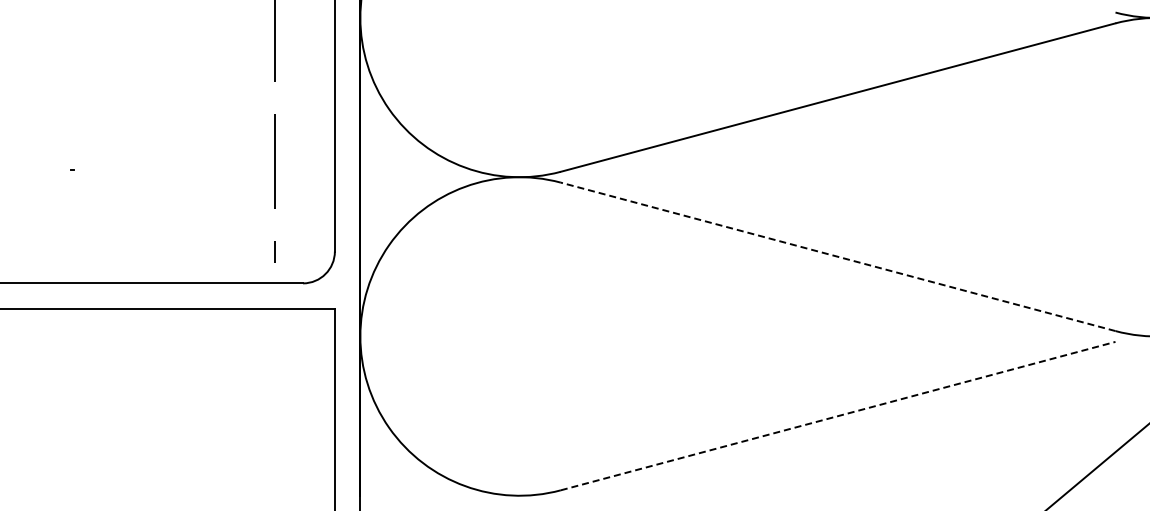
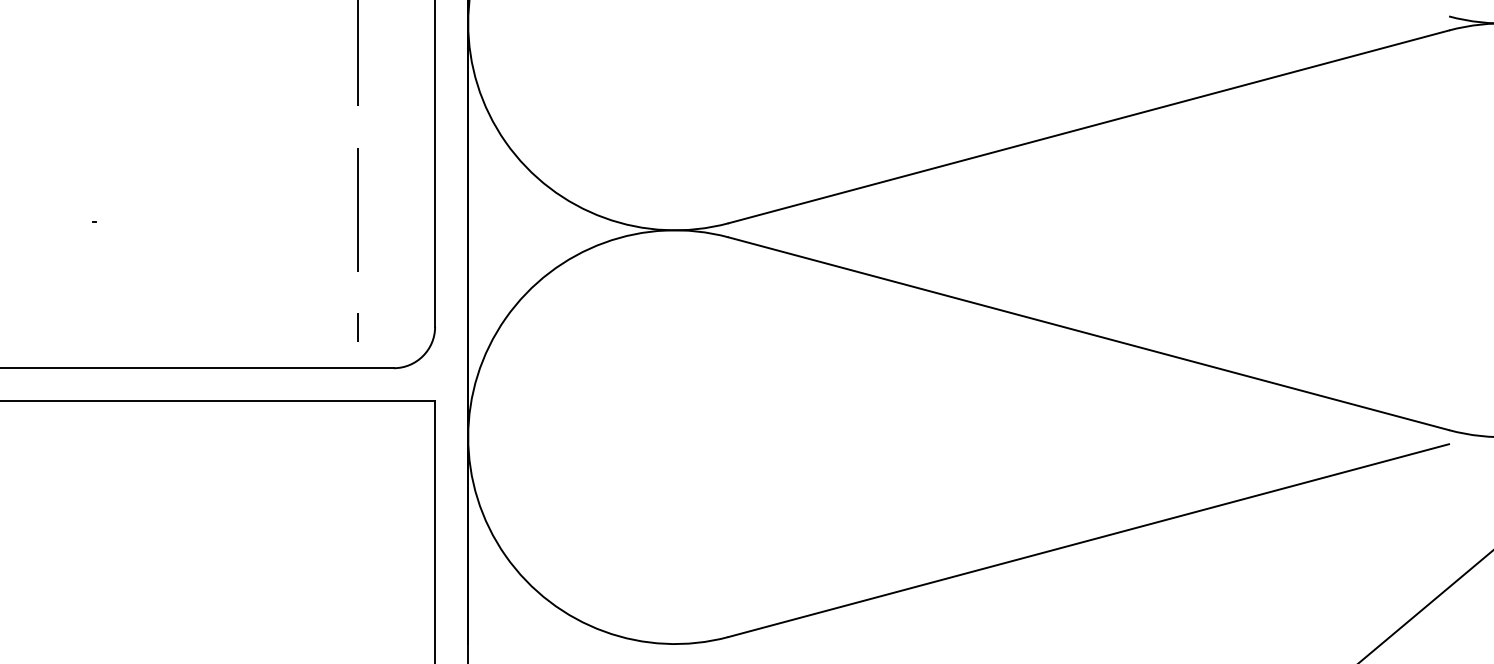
line: (837, 256) -> (1087, 333), dashed -> solid
line: (838, 415) -> (1089, 539), dashed -> solid

